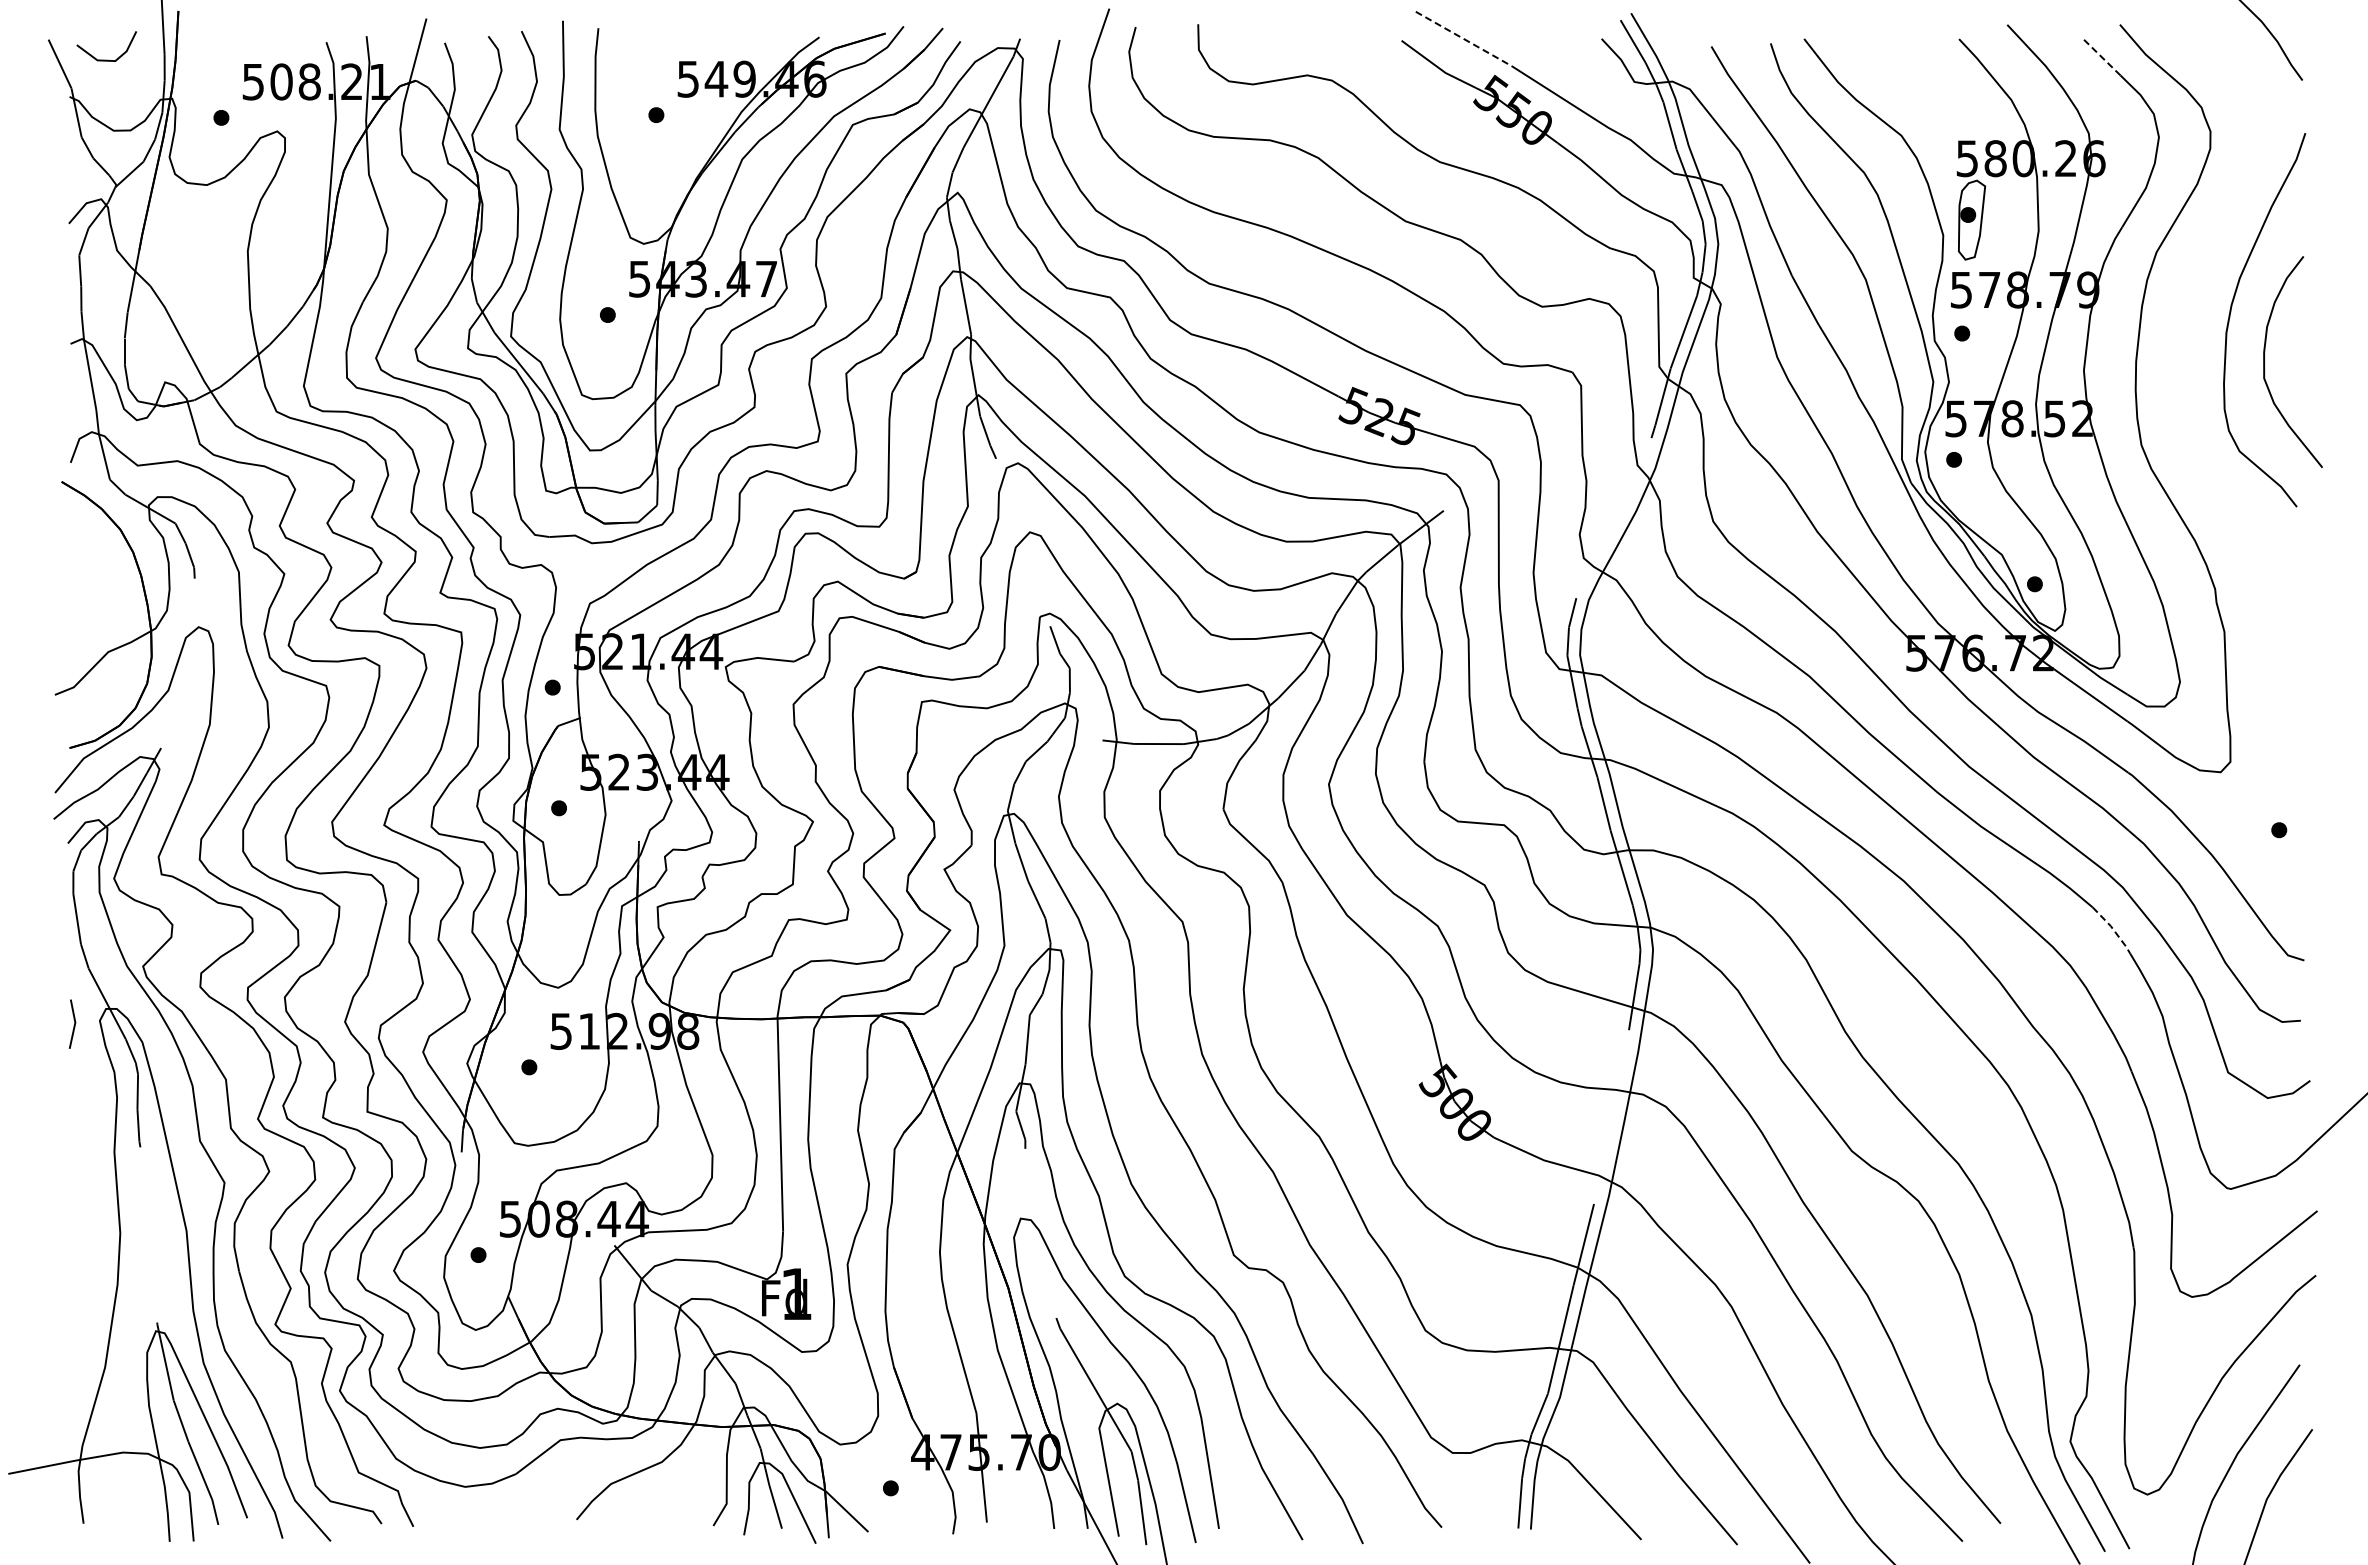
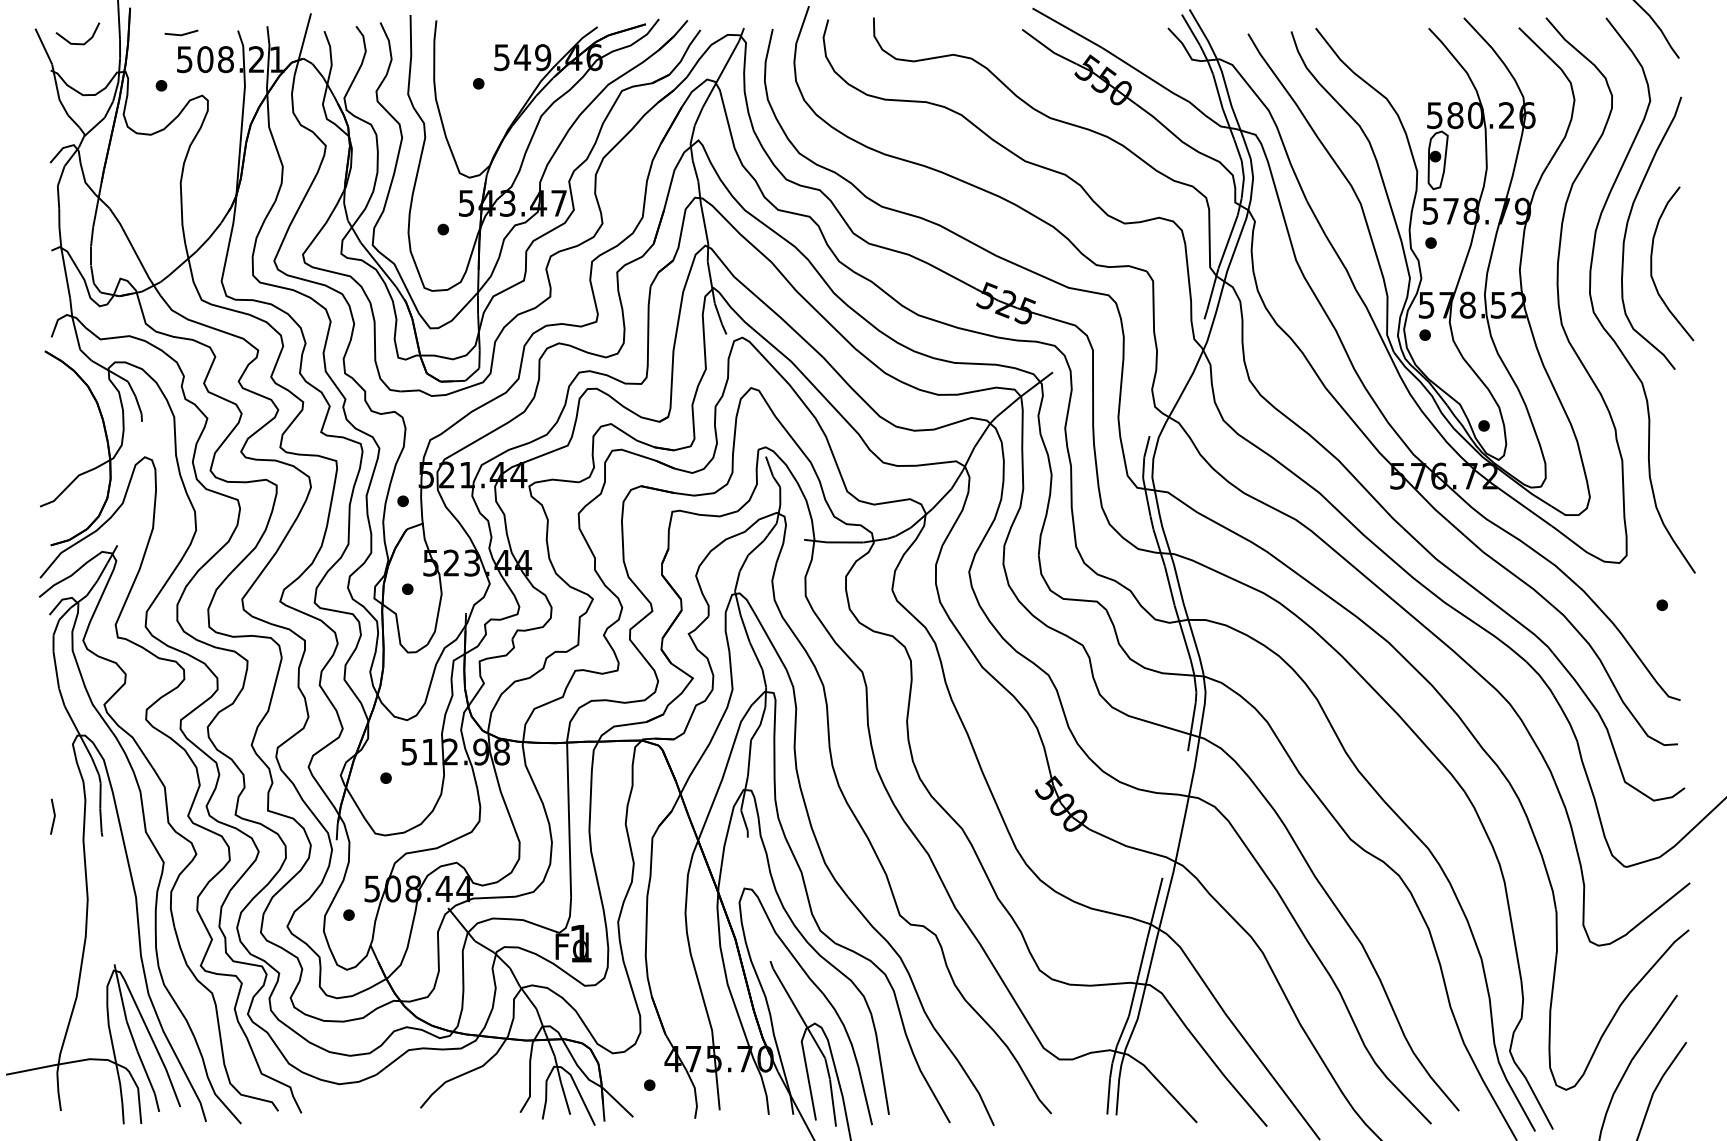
line: (1464, 39) -> (1068, 28), dashed -> solid
line: (248, 47) -> (181, 34), added
line: (2101, 56) -> (1532, 41), dashed -> solid
curve: (2195, 442) -> (1601, 322), added
line: (2113, 929) -> (1541, 677), dashed -> solid
line: (74, 1023) -> (54, 816), moved

